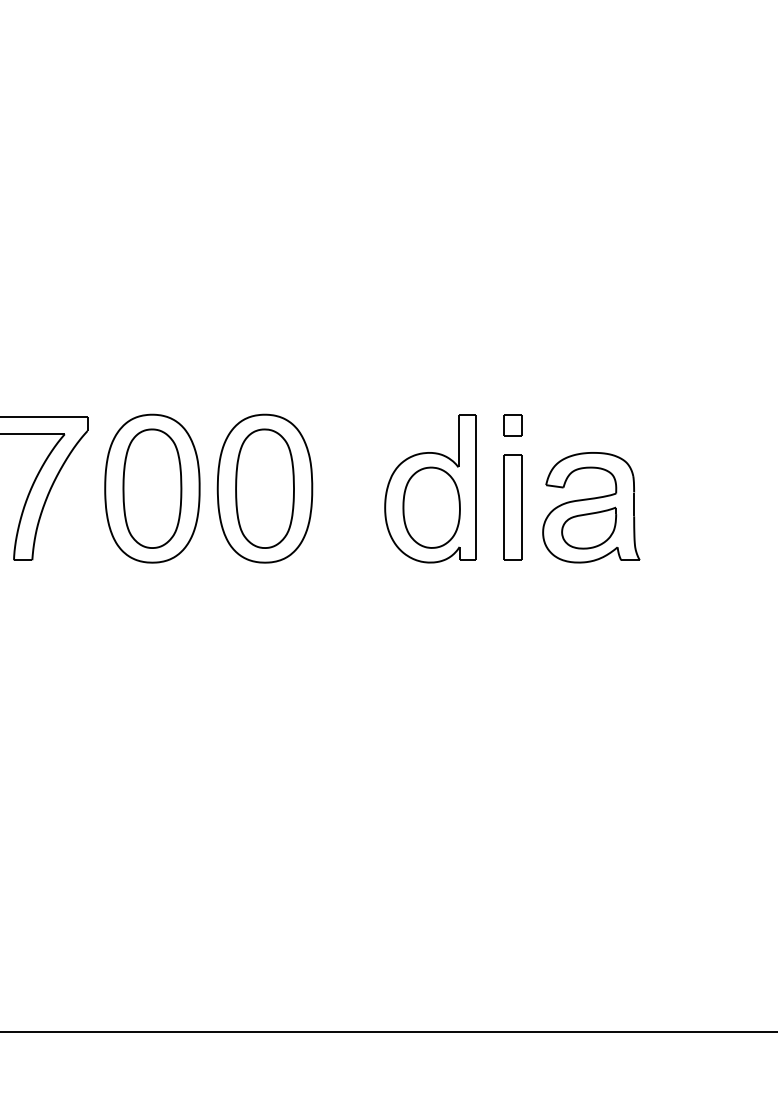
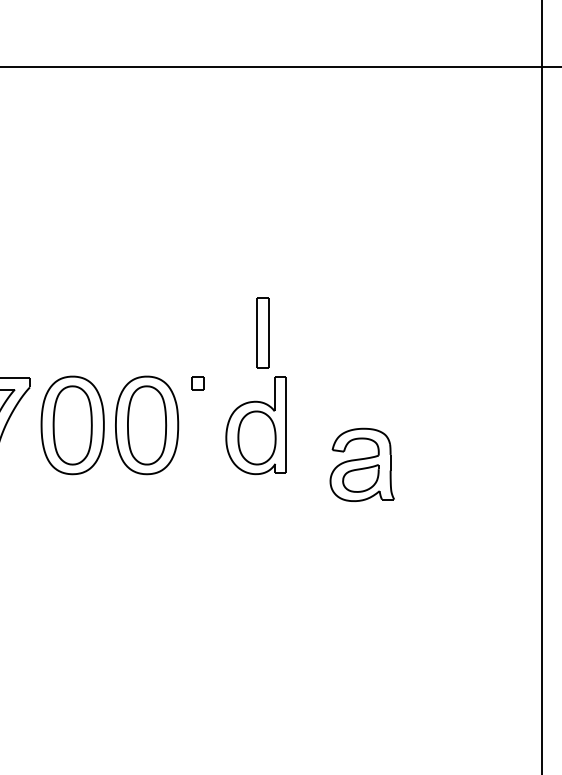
part: (512, 425) -> (197, 383), moved
part: (512, 507) -> (262, 332), moved
part: (590, 507) -> (361, 464), moved

